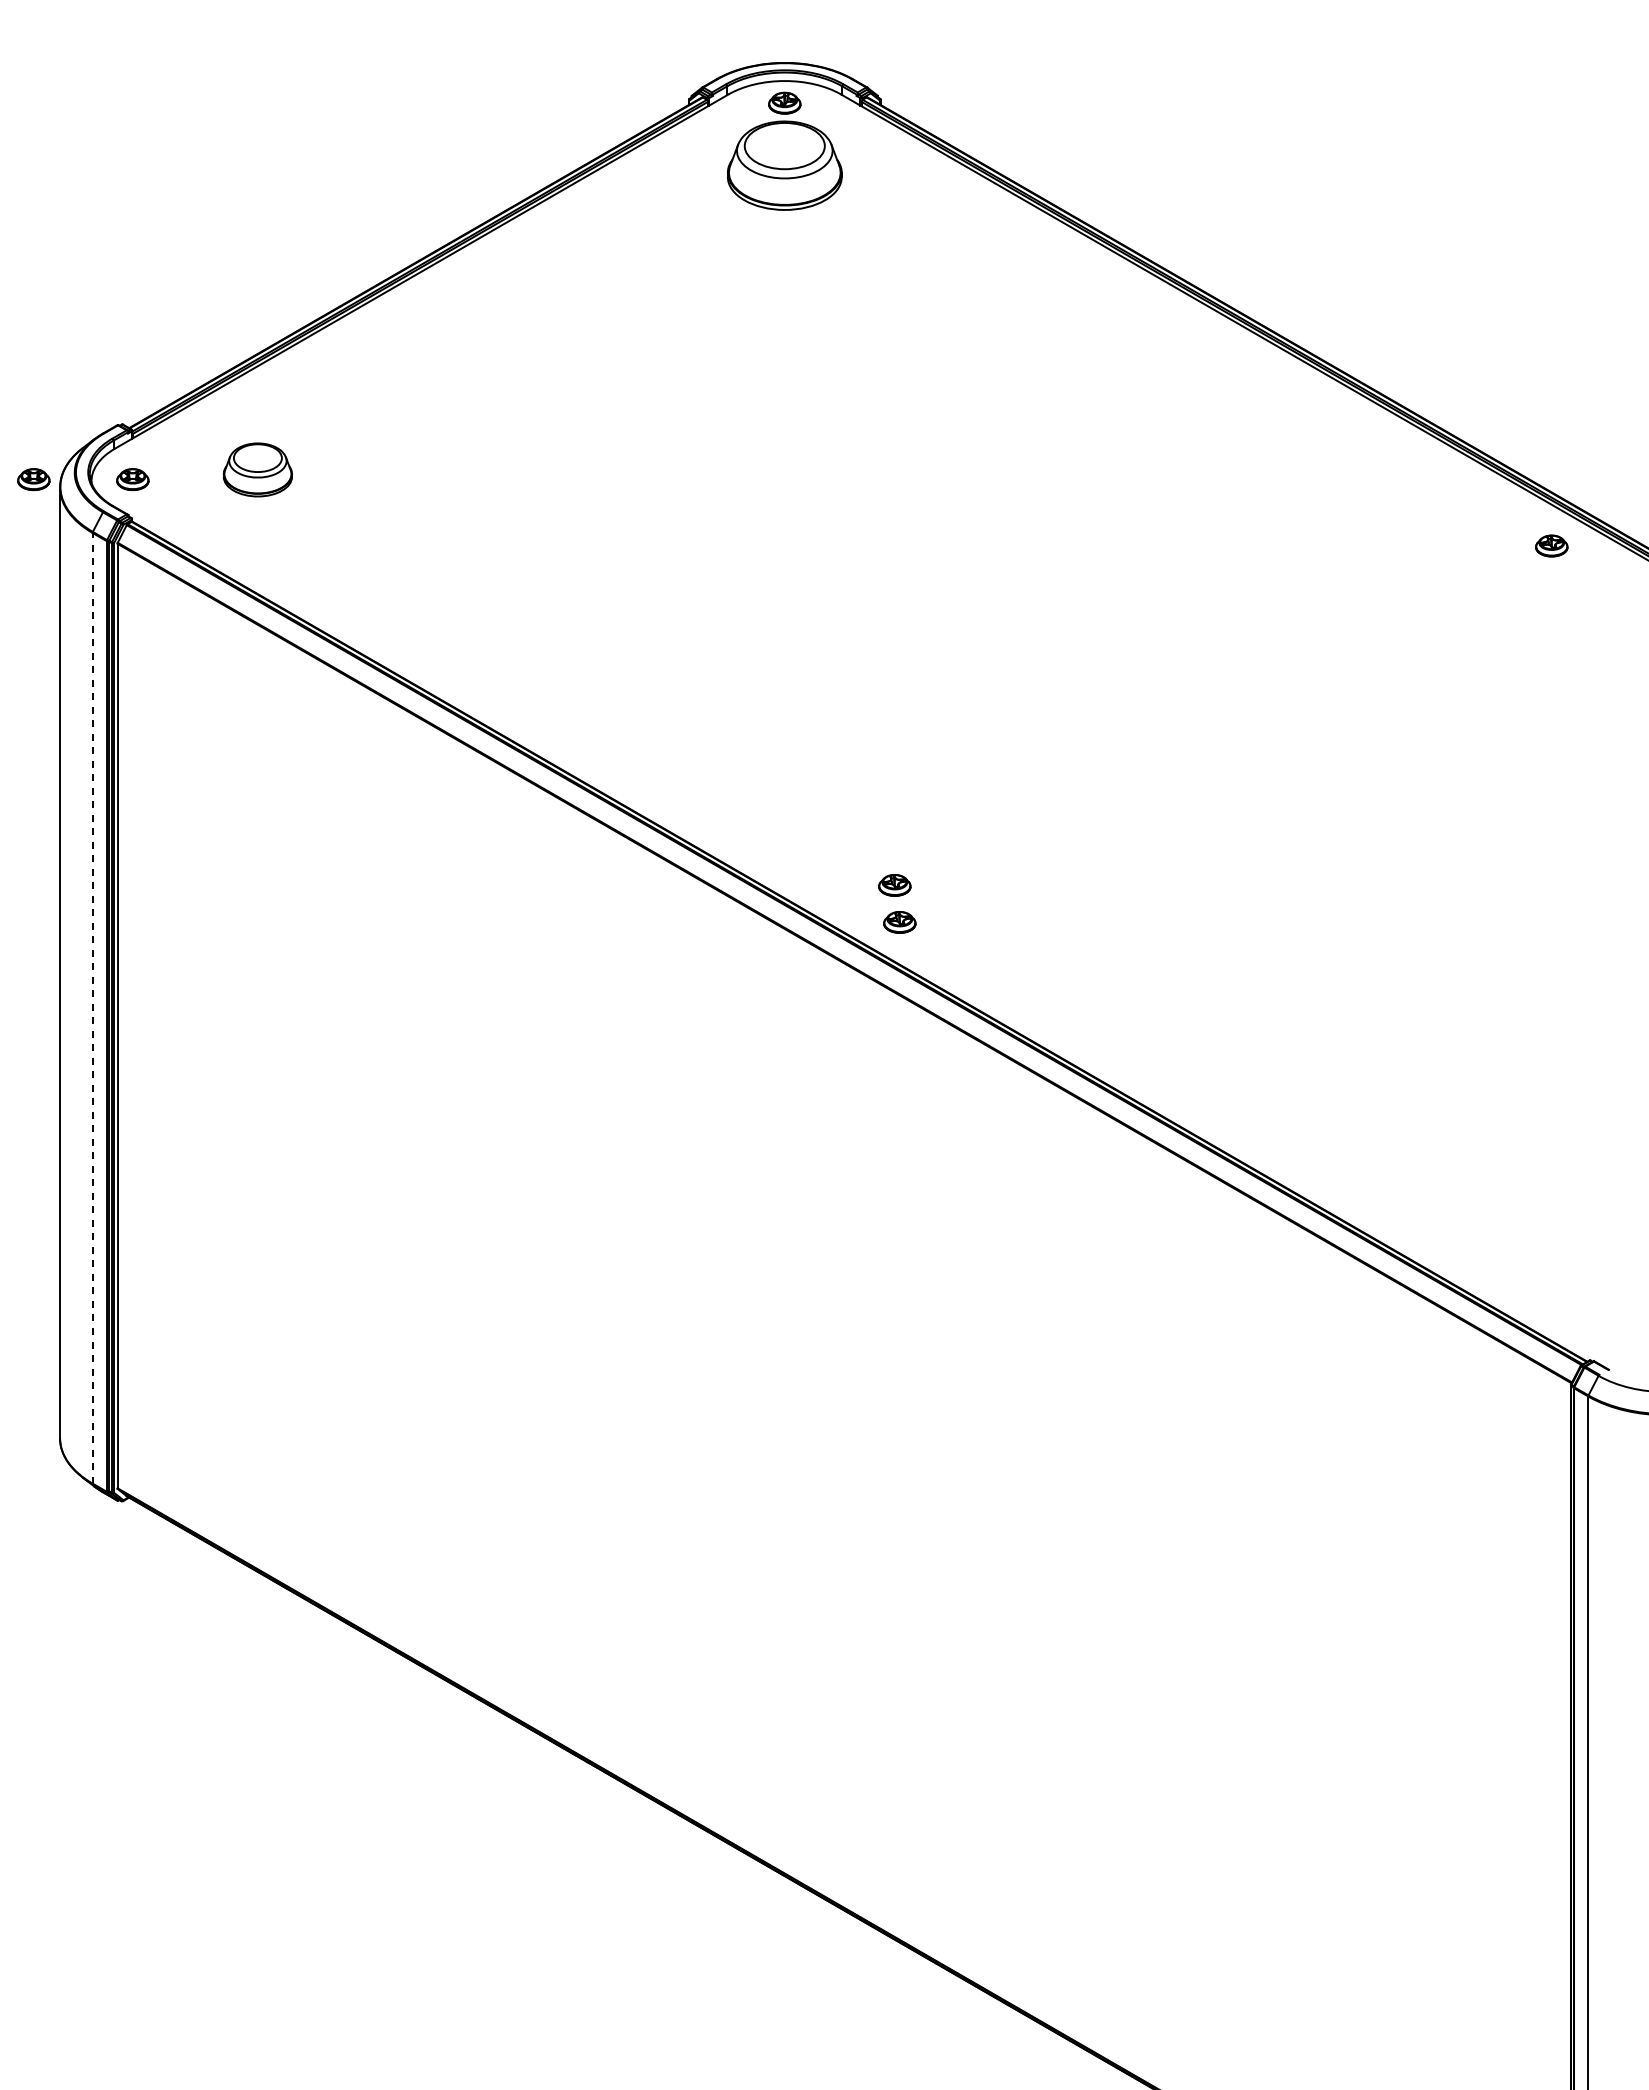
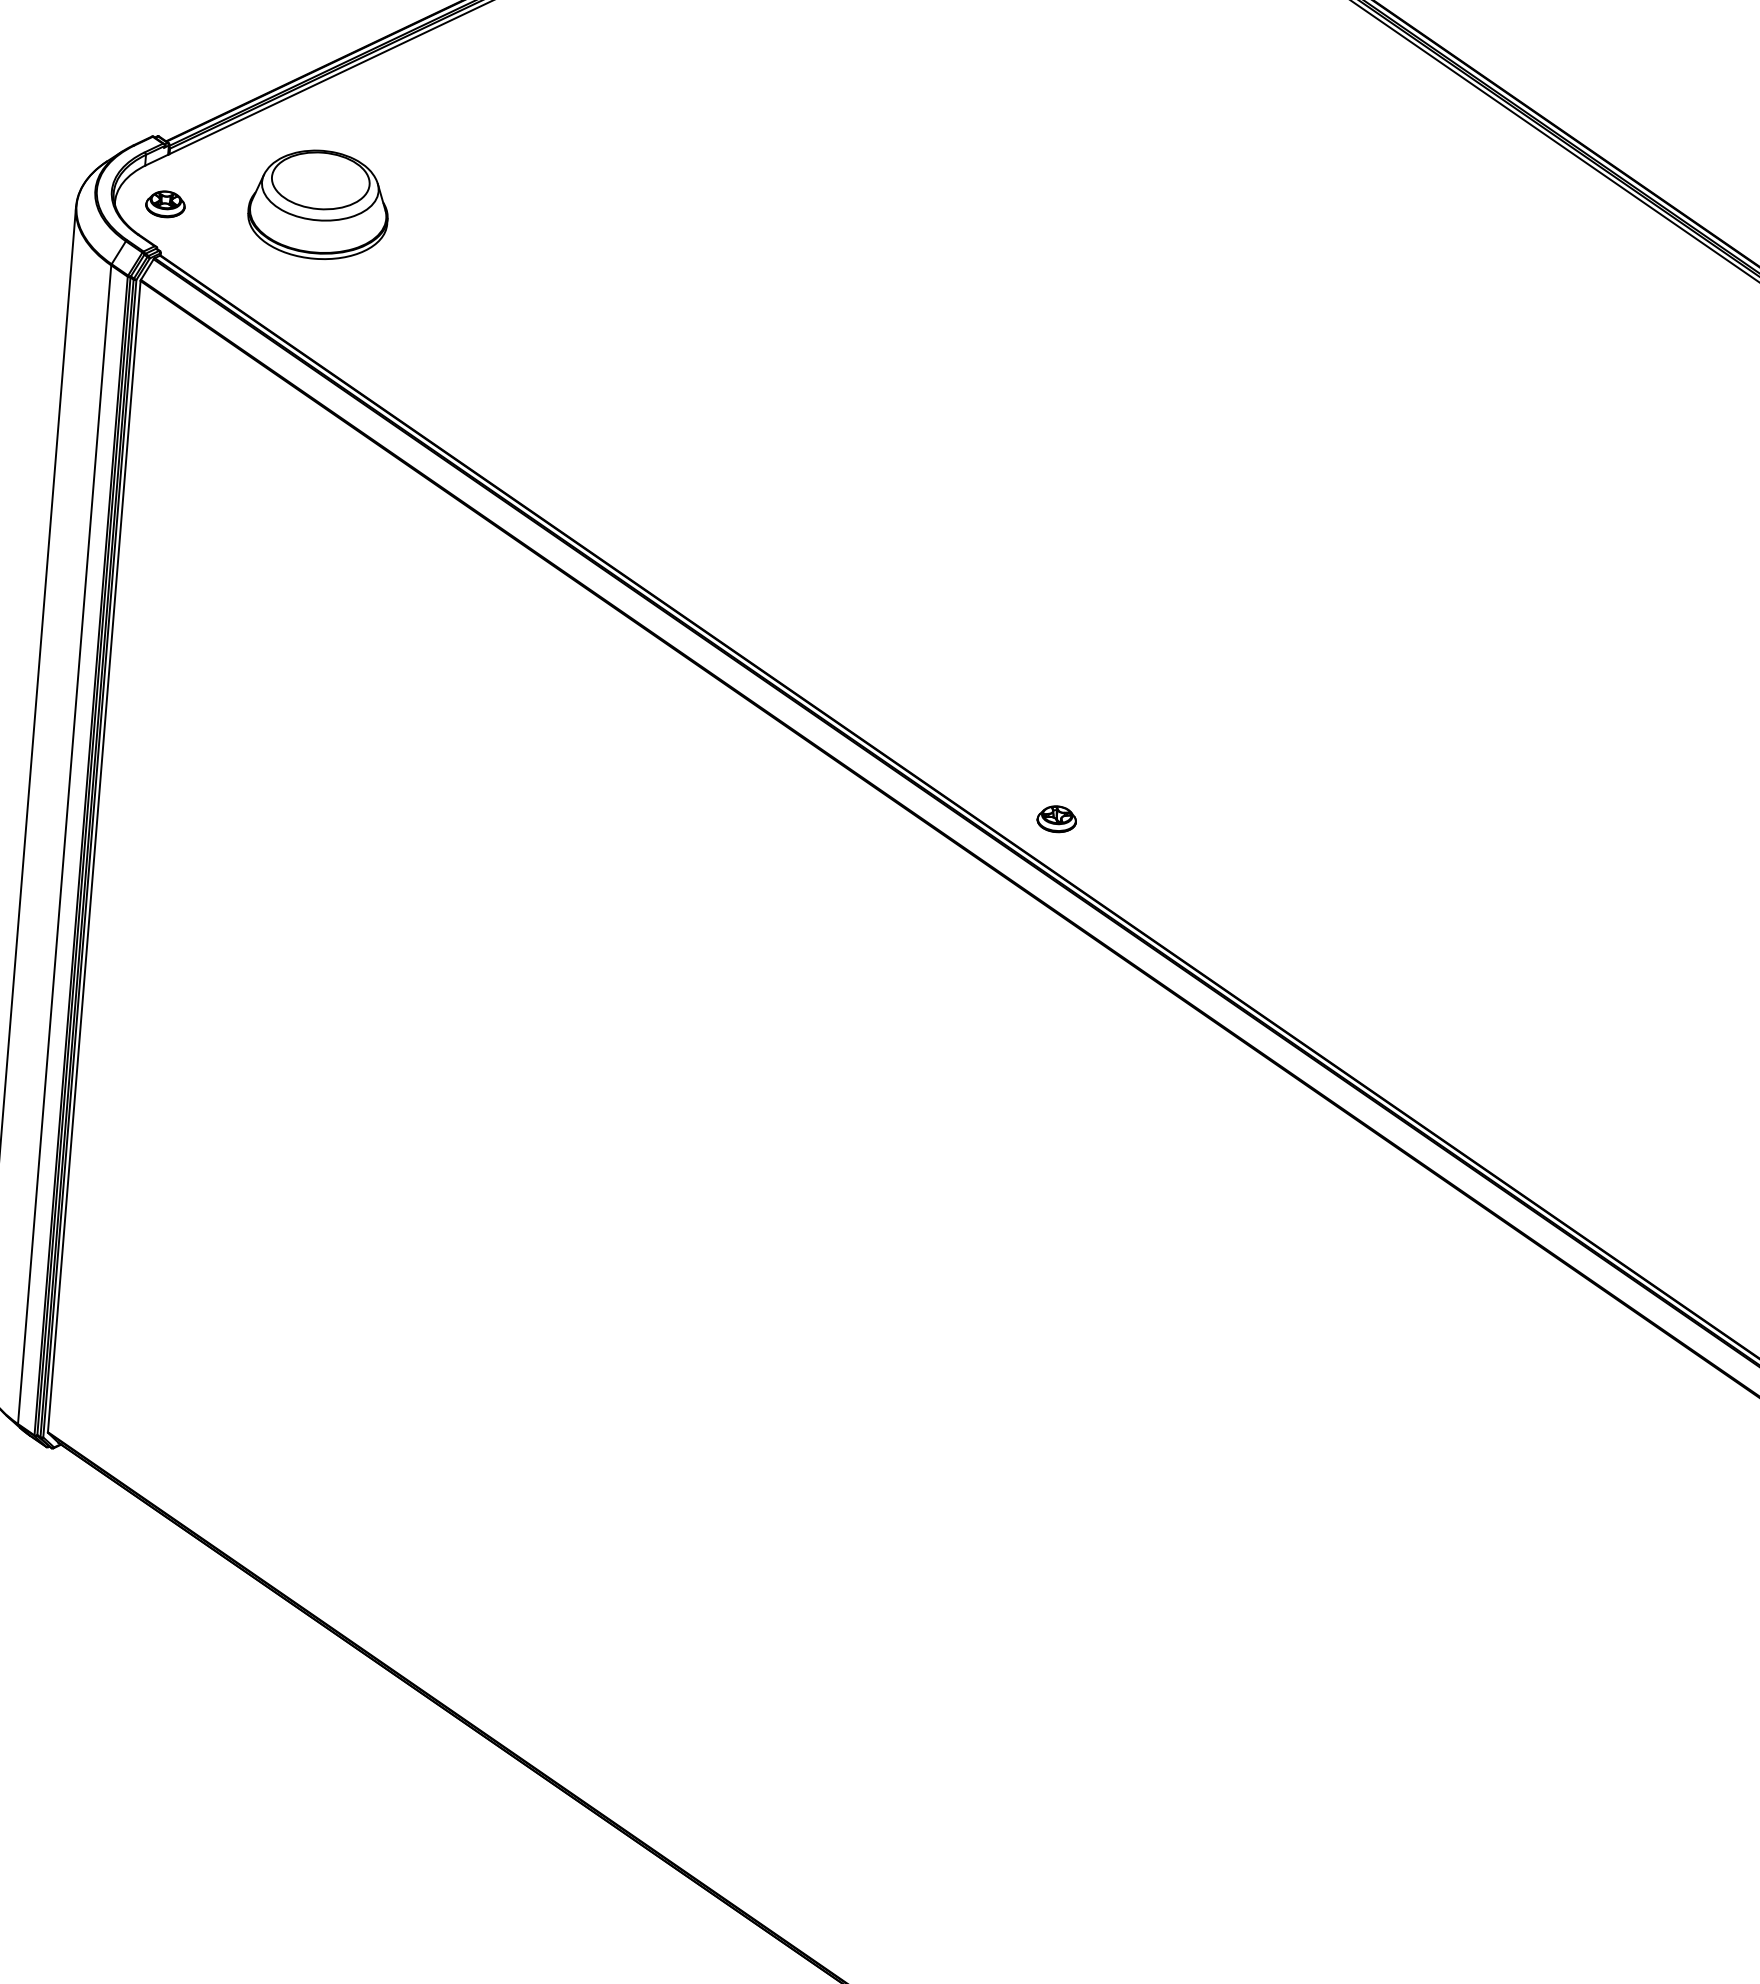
part: (257, 469) -> (318, 204), size x1.67
part: (33, 479) -> (44, 194), removed
part: (894, 885) -> (1054, 773), removed
line: (92, 1007) -> (64, 843), dashed -> solid

